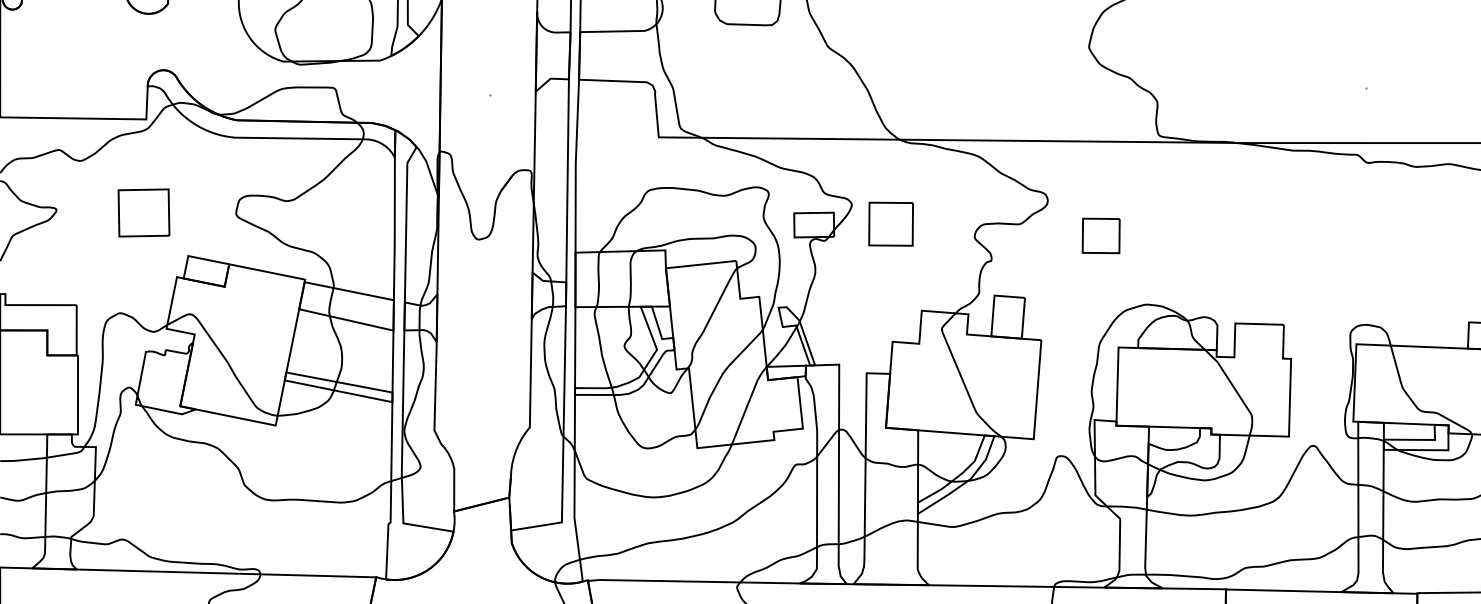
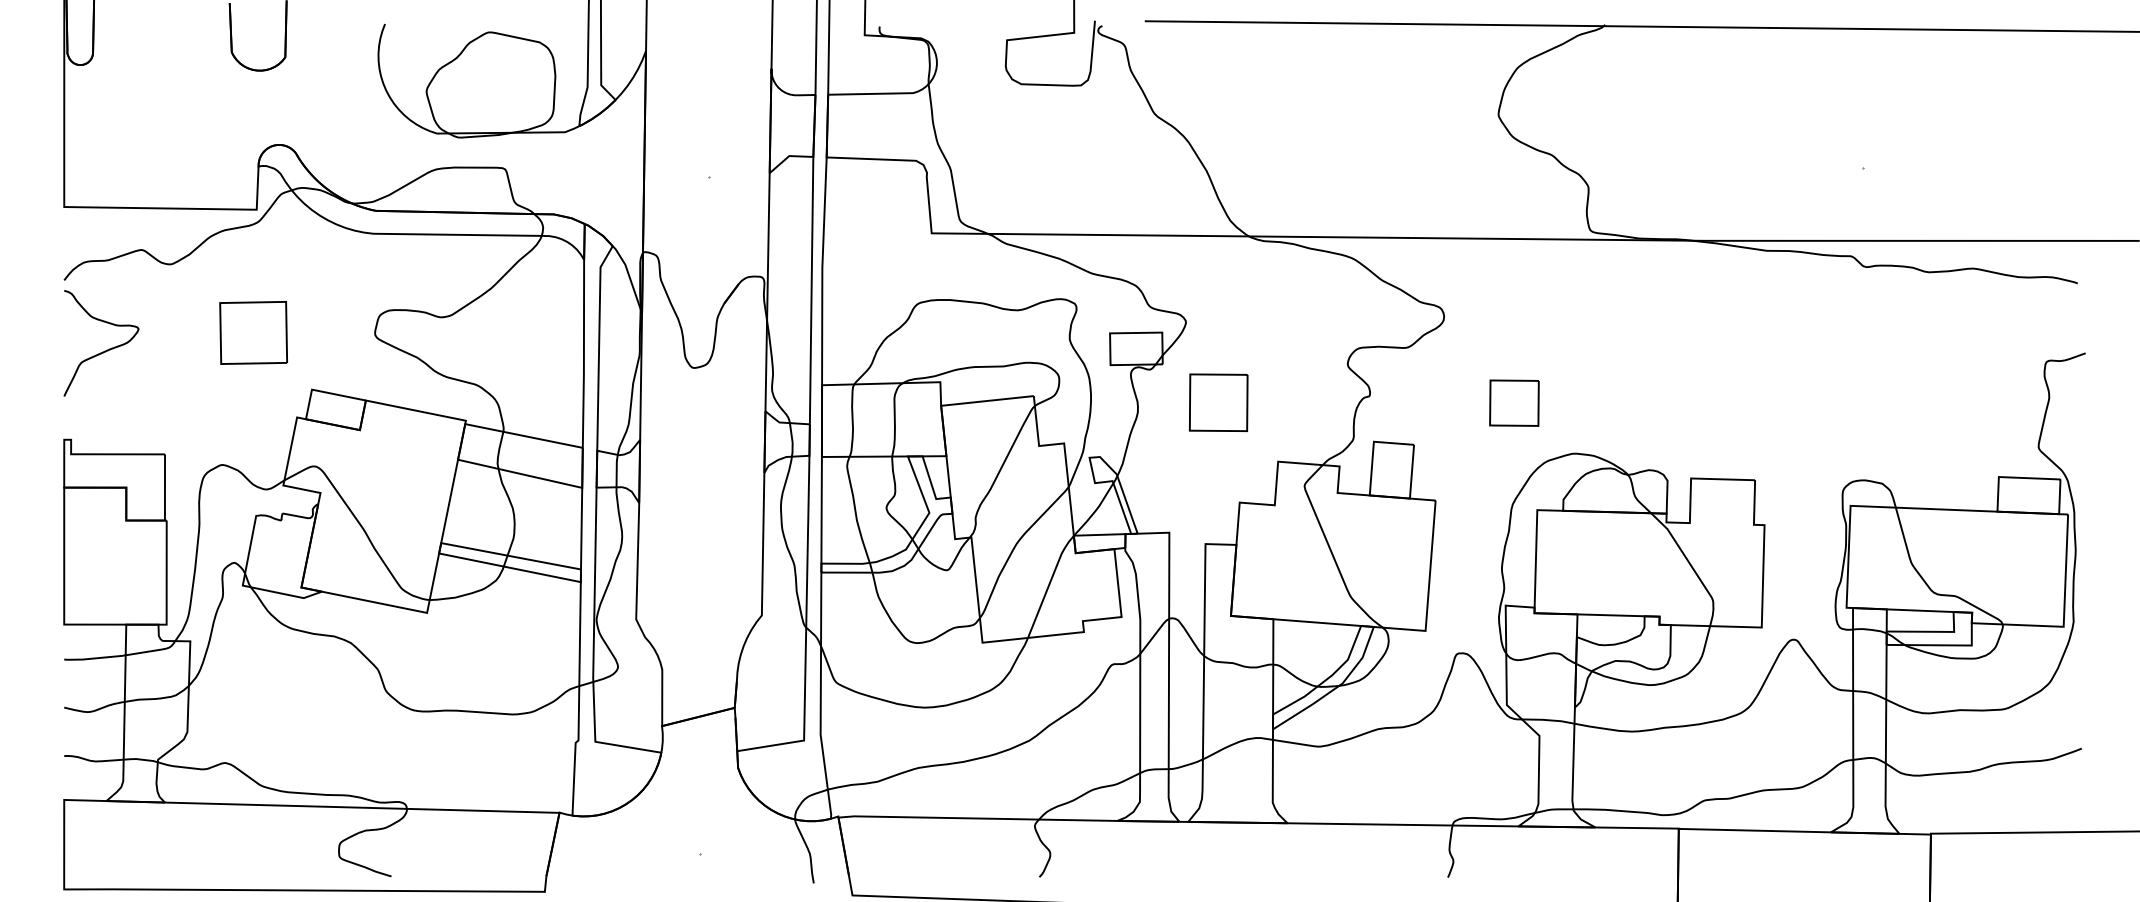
part: (890, 224) -> (1218, 402), moved
part: (1101, 235) -> (1514, 402), moved

